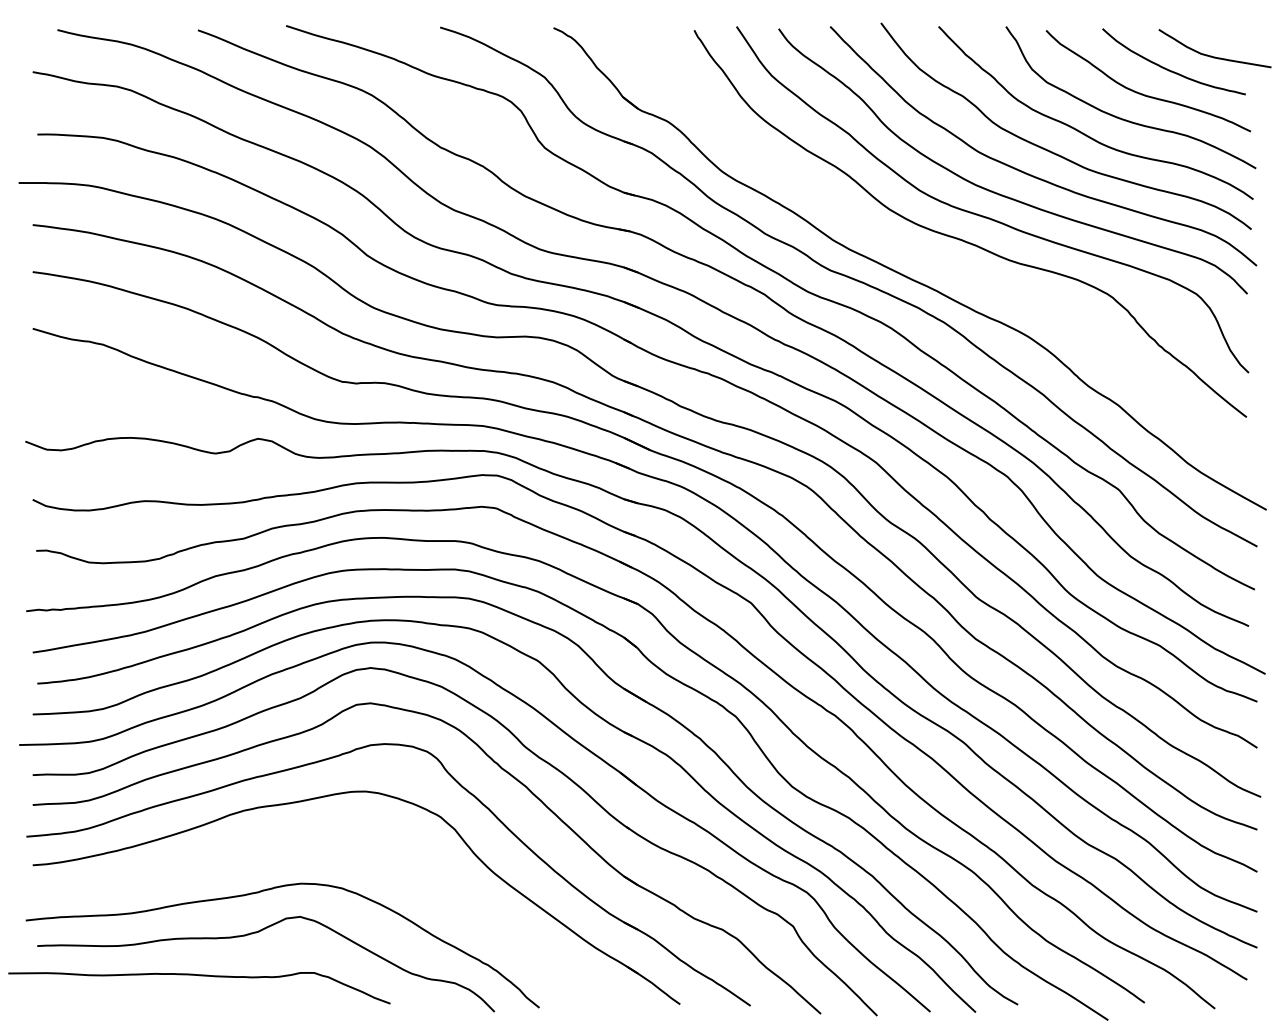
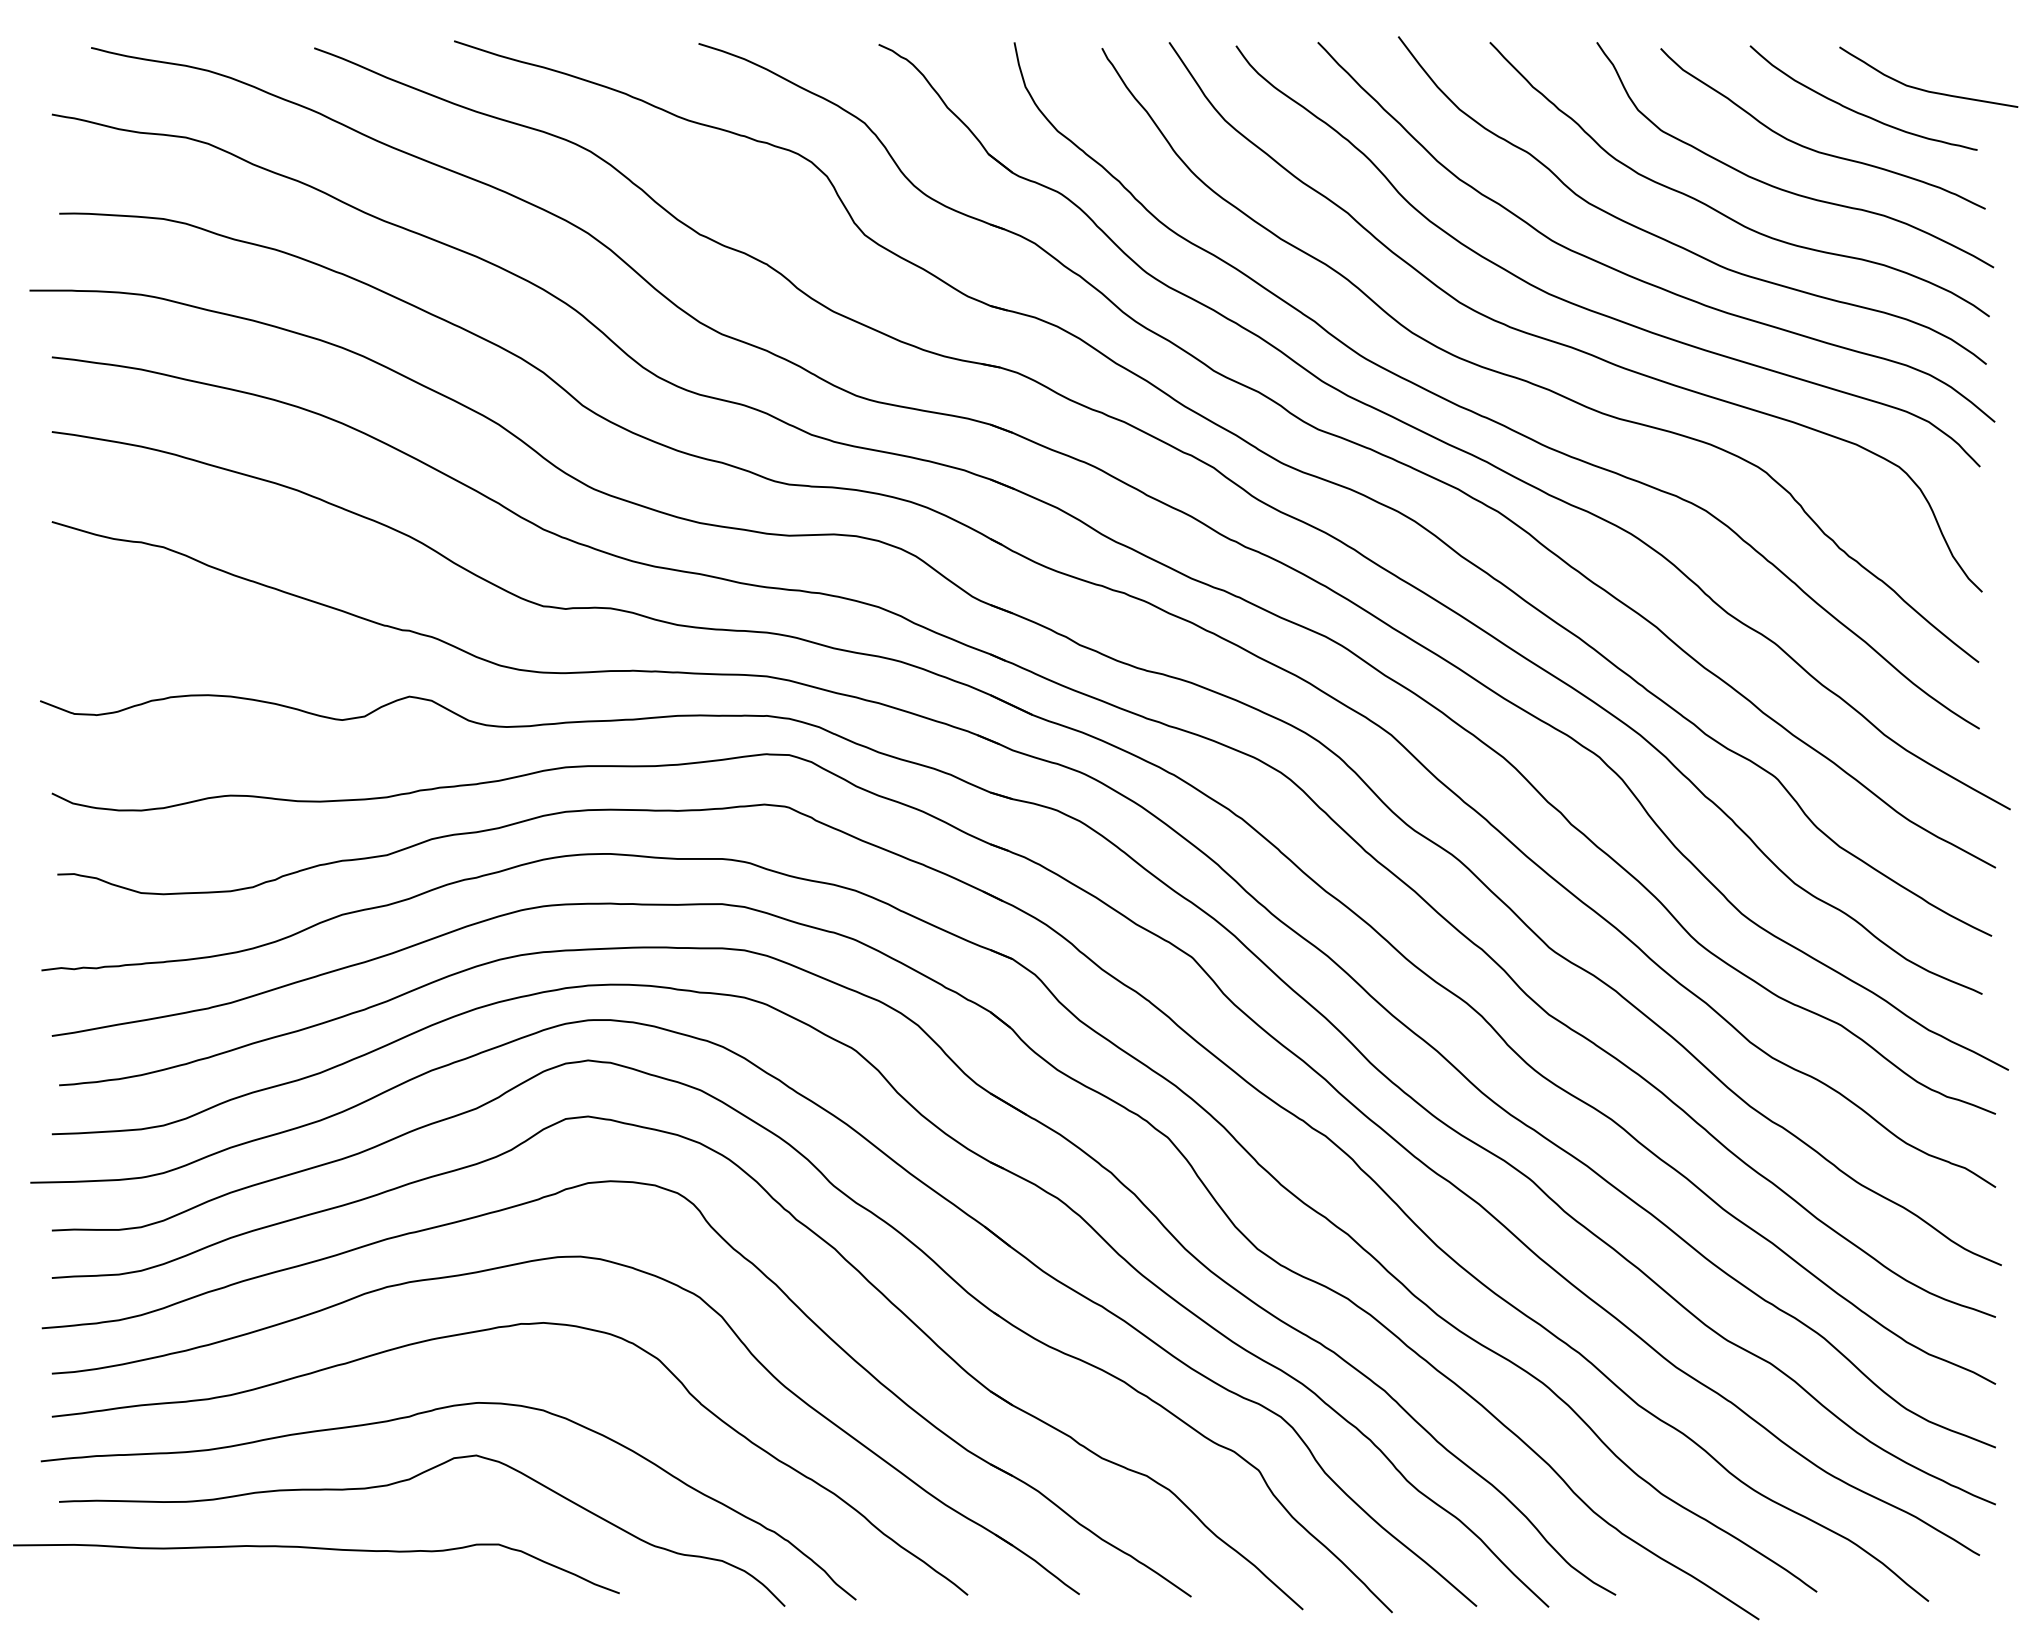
curve: (935, 261) -> (1484, 415), added
curve: (303, 839) -> (481, 1332), added

